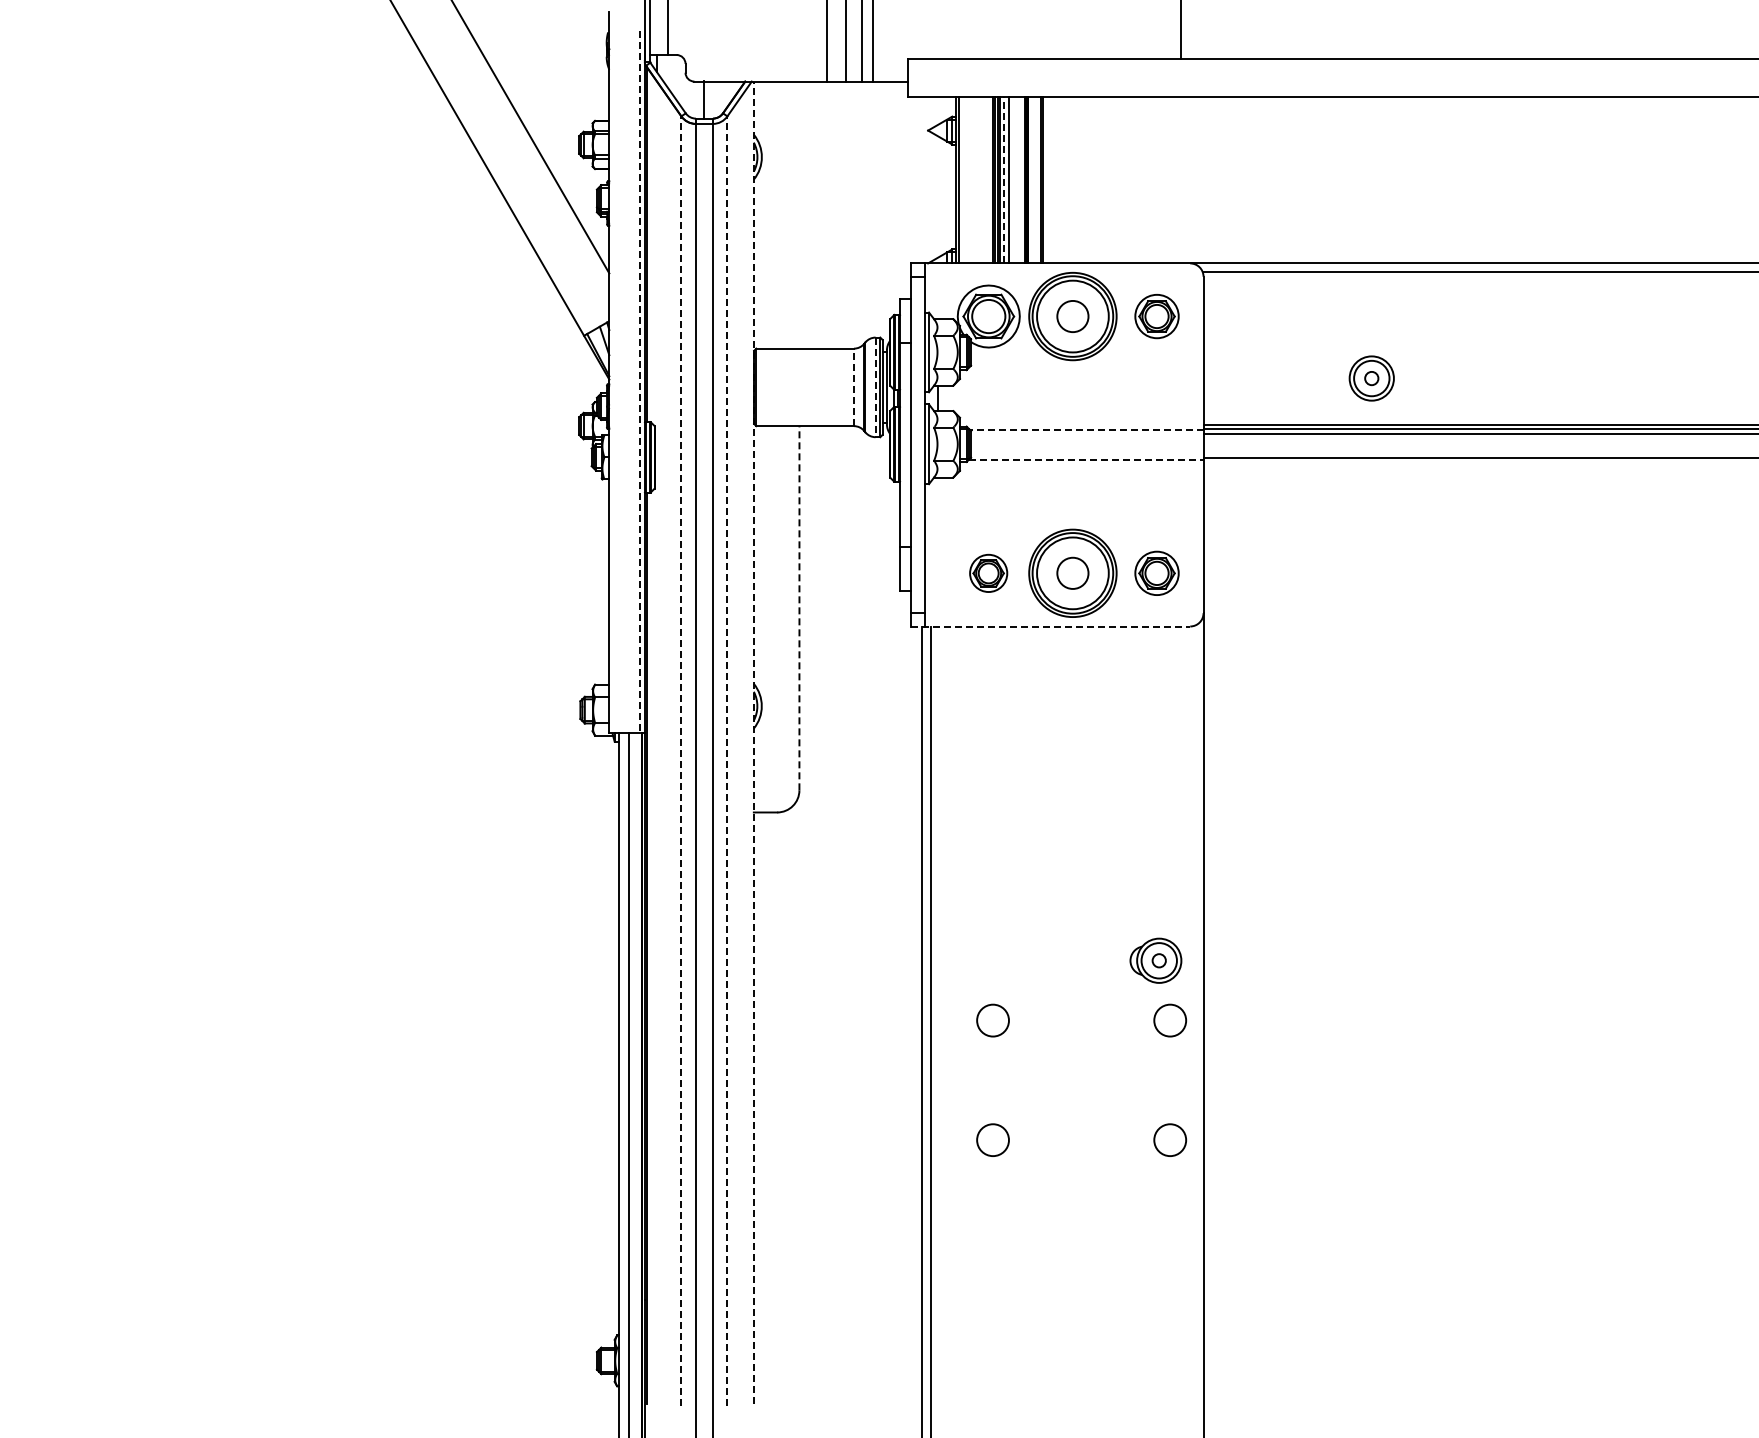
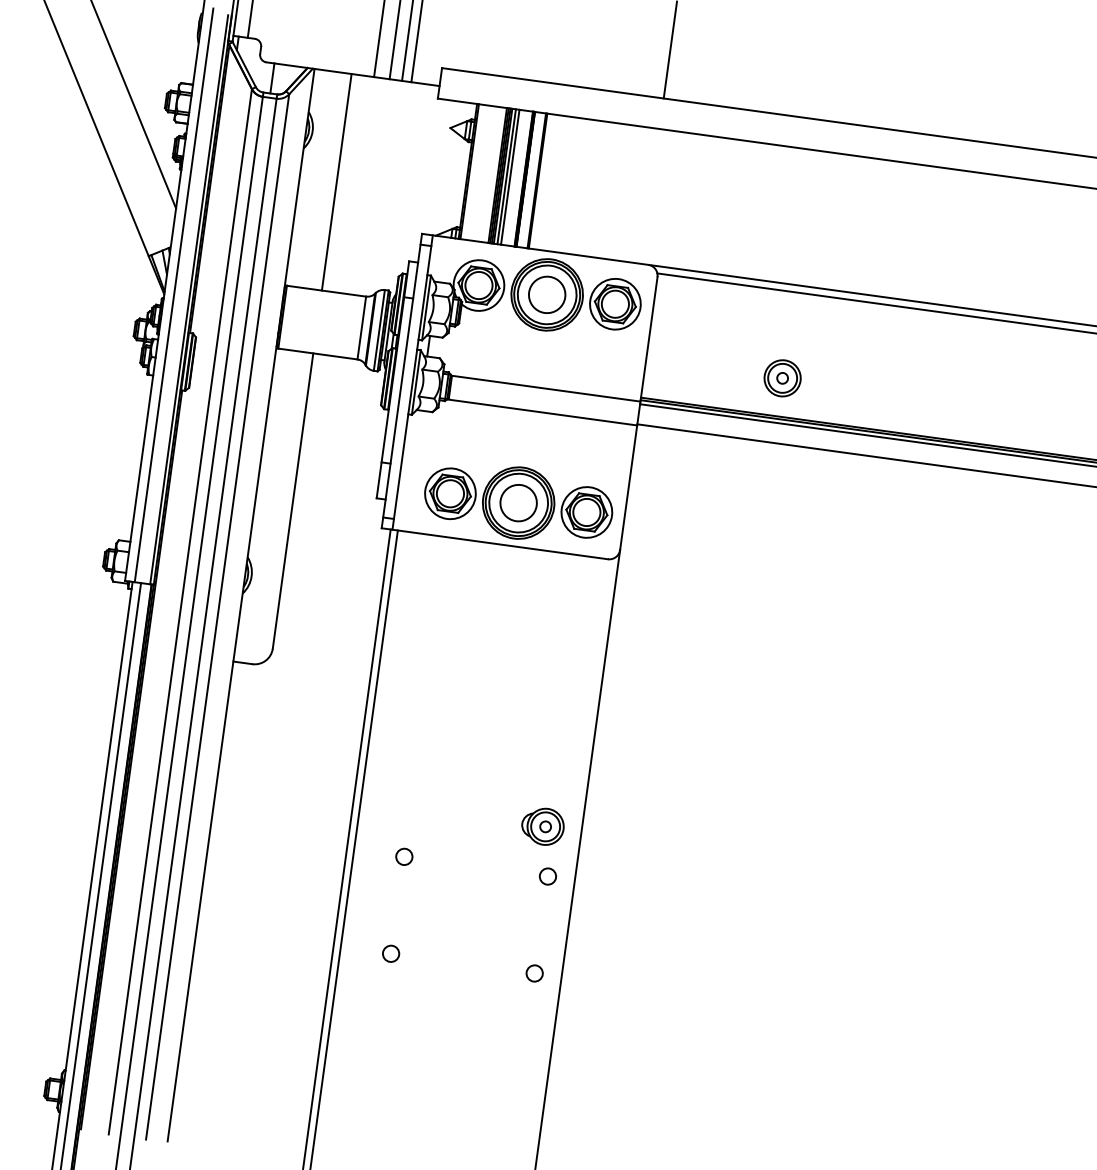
line: (1004, 179) -> (506, 176), dashed -> solid
line: (799, 214) -> (336, 181), added
circle: (1072, 316) -> (546, 294), size x1.43
part: (1156, 316) -> (614, 304), size x1.43
line: (621, 378) -> (174, 294), added
line: (640, 381) -> (189, 299), dashed -> solid
line: (854, 387) -> (362, 328), dashed -> solid
line: (875, 387) -> (379, 330), dashed -> solid
line: (1086, 430) -> (545, 388), dashed -> solid
line: (1086, 459) -> (542, 412), dashed -> solid
part: (988, 573) -> (450, 493), size x1.67
circle: (1072, 573) -> (518, 503), size x1.43
part: (1156, 573) -> (586, 512), size x1.43
line: (799, 607) -> (293, 500), dashed -> solid
line: (1051, 626) -> (495, 543), dashed -> solid
line: (753, 742) -> (240, 604), dashed -> solid
line: (681, 761) -> (180, 612), dashed -> solid
line: (727, 761) -> (217, 617), dashed -> solid
circle: (993, 1020) -> (404, 856), size x0.62
circle: (1170, 1020) -> (548, 876), size x0.62
circle: (993, 1139) -> (391, 953), size x0.62
circle: (1170, 1139) -> (534, 973), size x0.62

